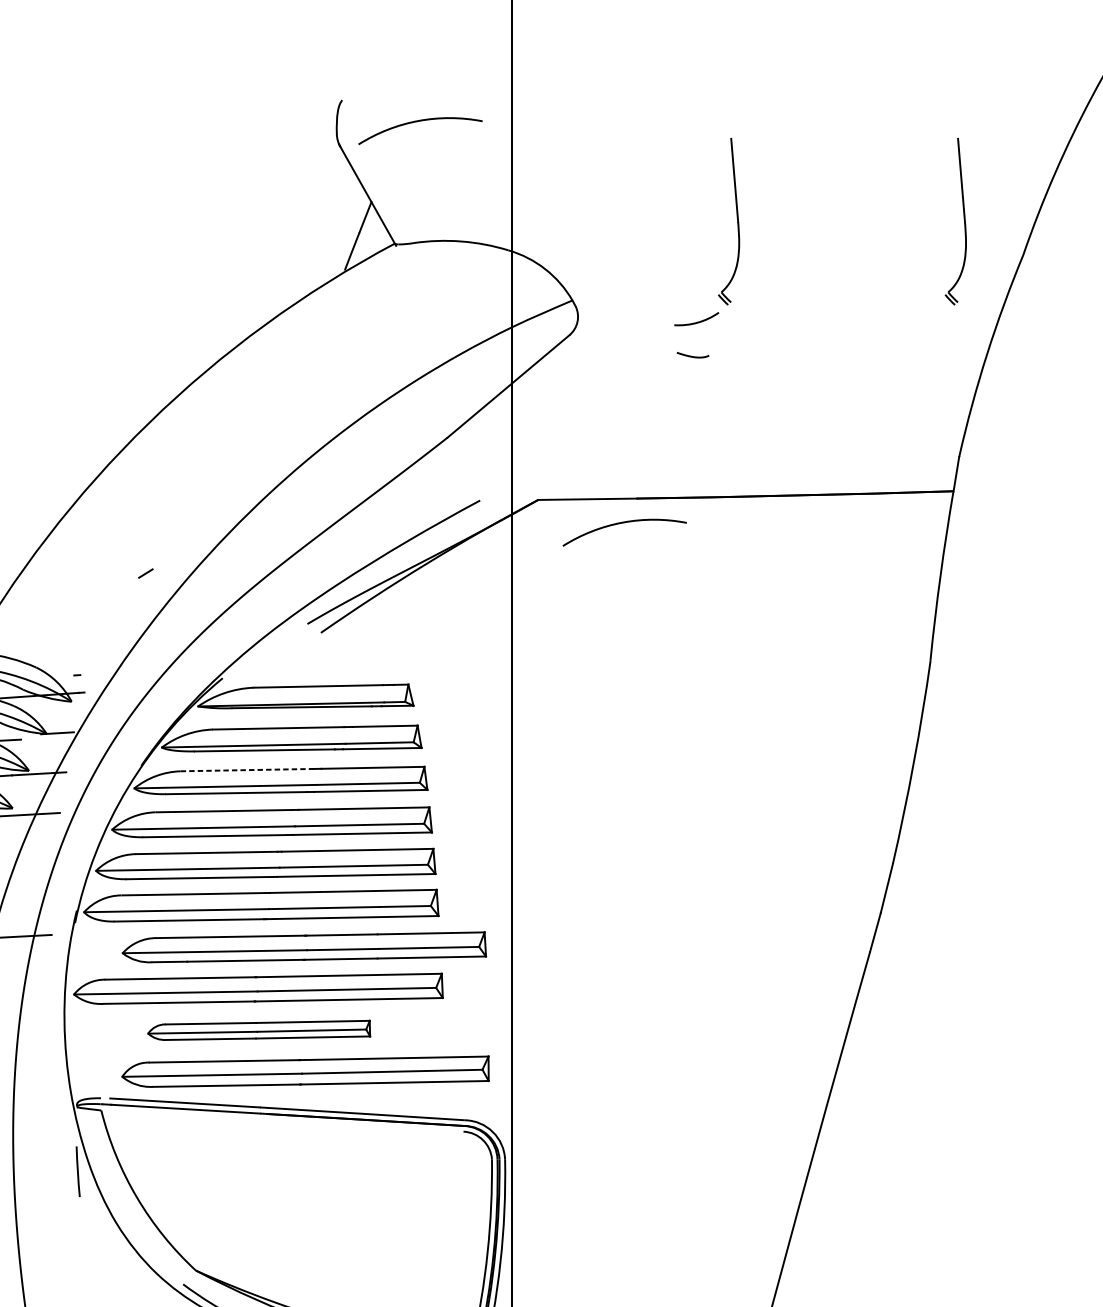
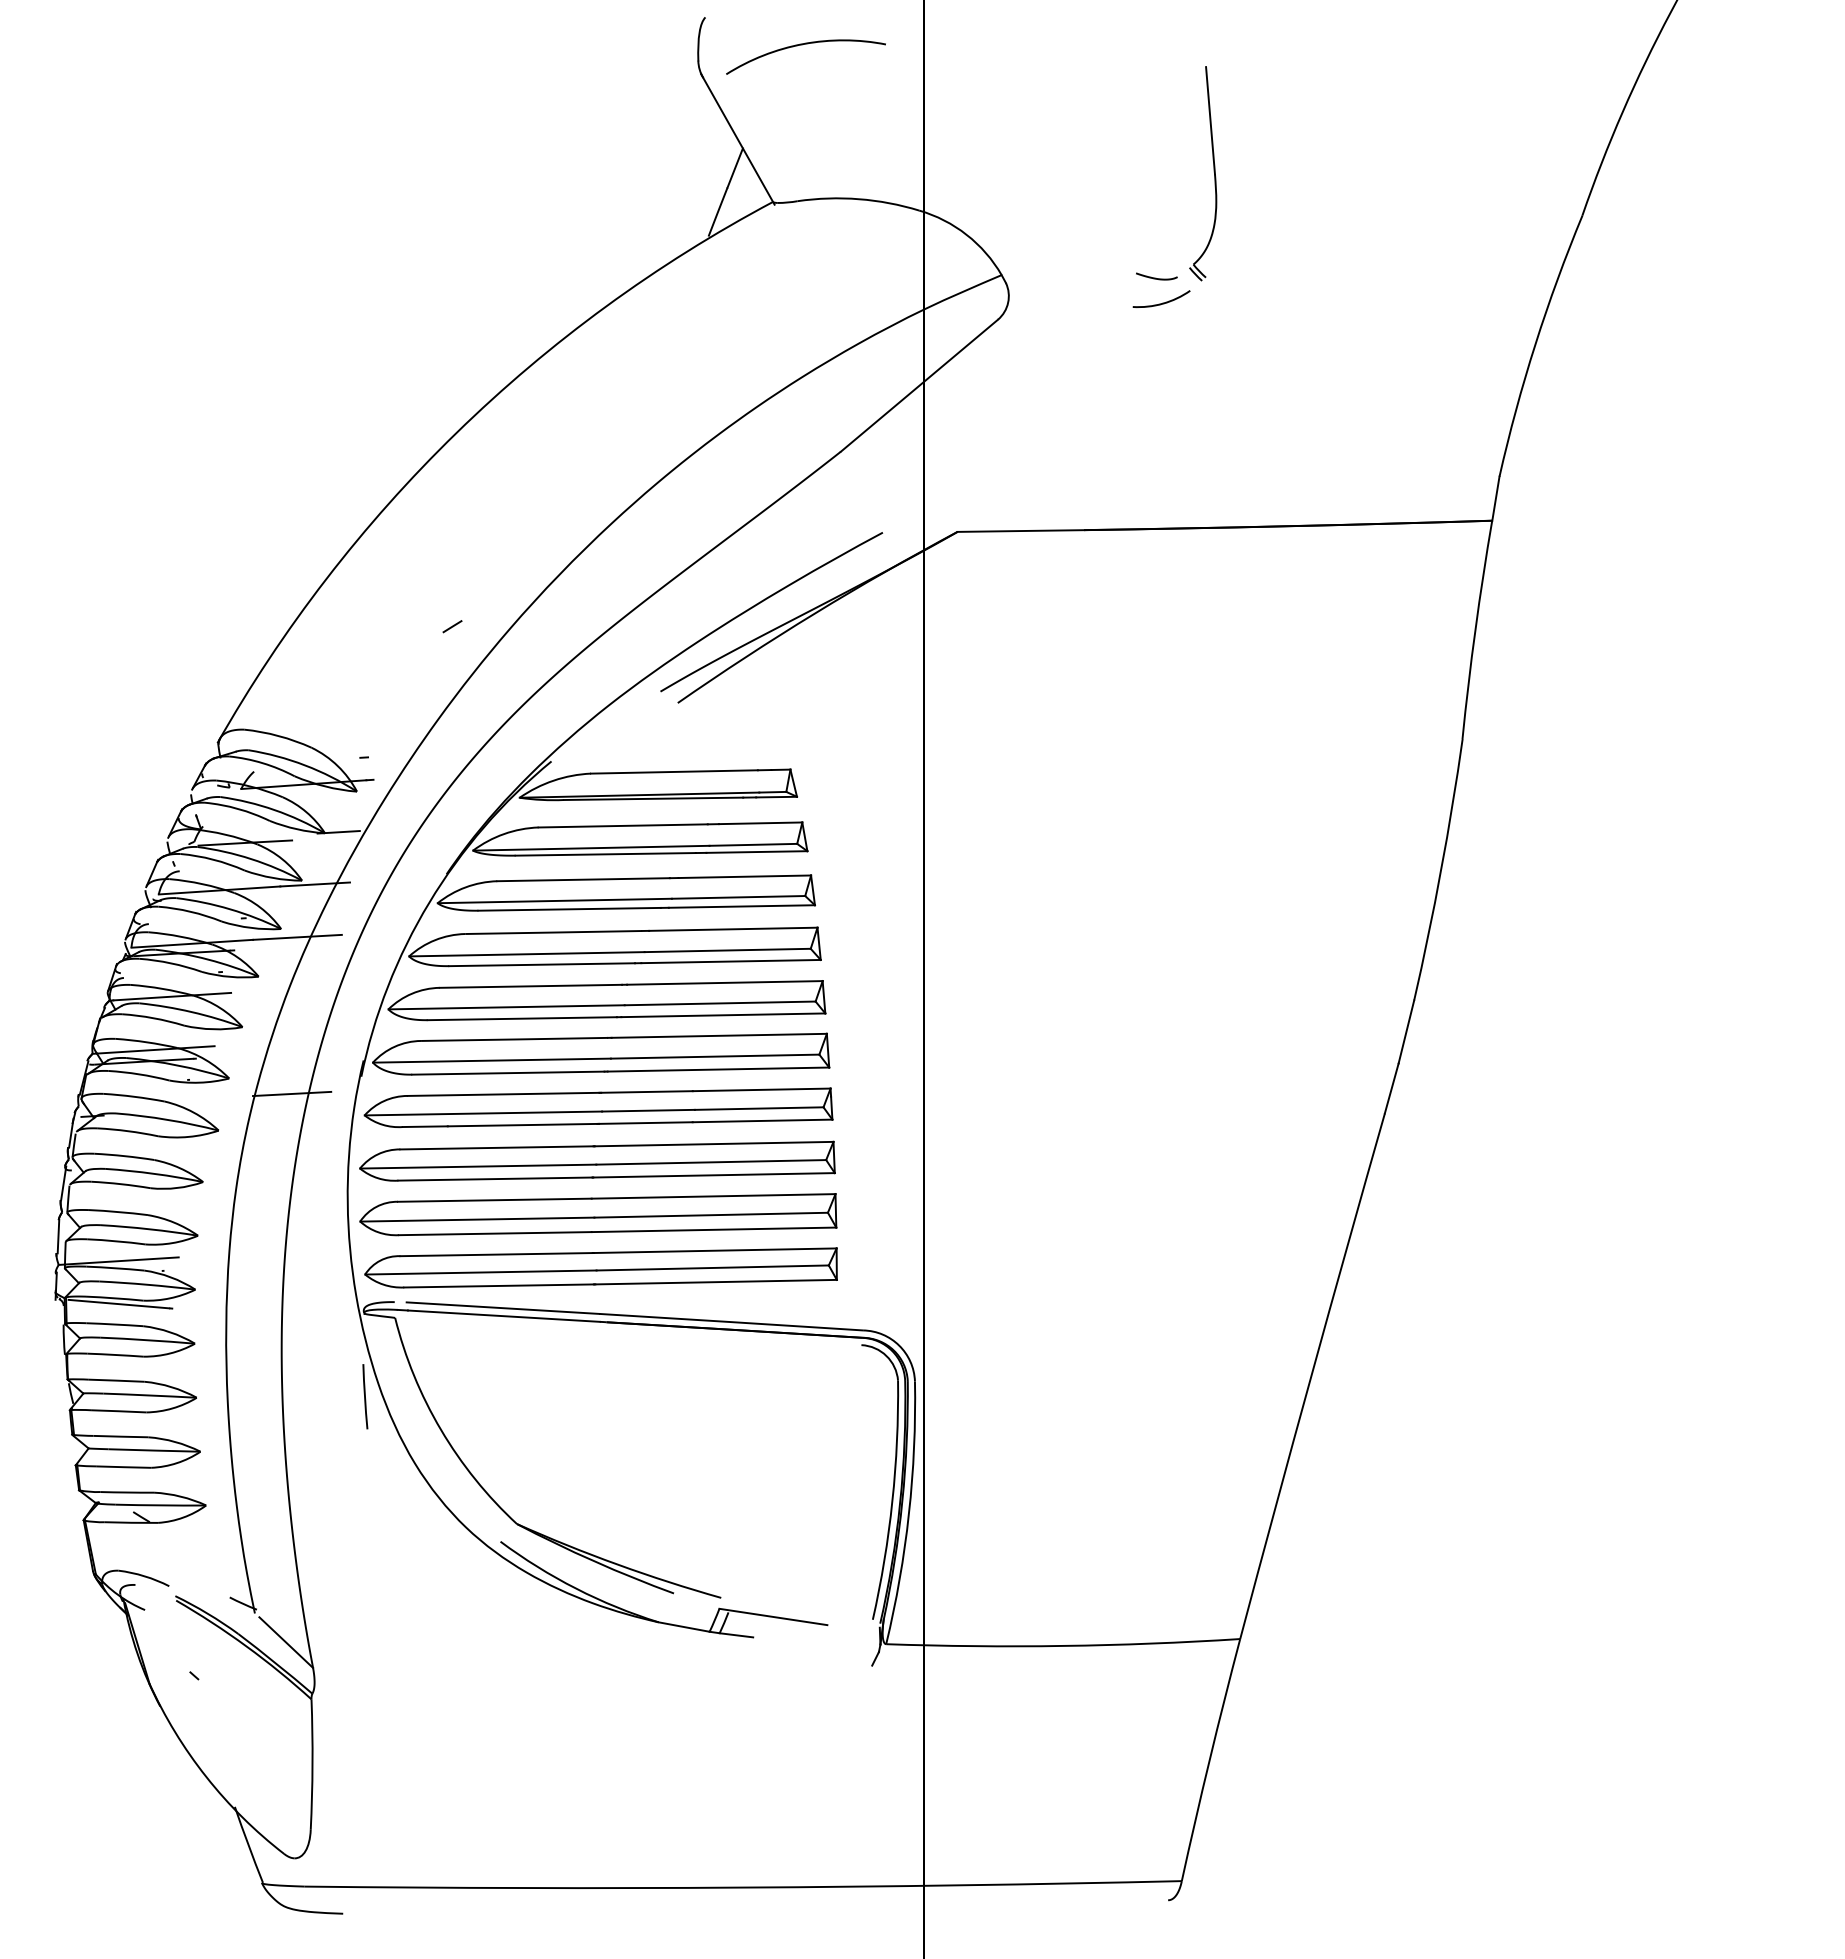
part: (963, 219) -> (1505, 171), removed
curve: (691, 355) -> (1155, 277), moved
arc: (622, 523) -> (1065, 562), removed
line: (248, 769) -> (584, 879), dashed -> solid
part: (304, 947) -> (598, 1107), moved
part: (259, 1030) -> (598, 1214), size x1.67
part: (305, 1071) -> (600, 1267), moved

